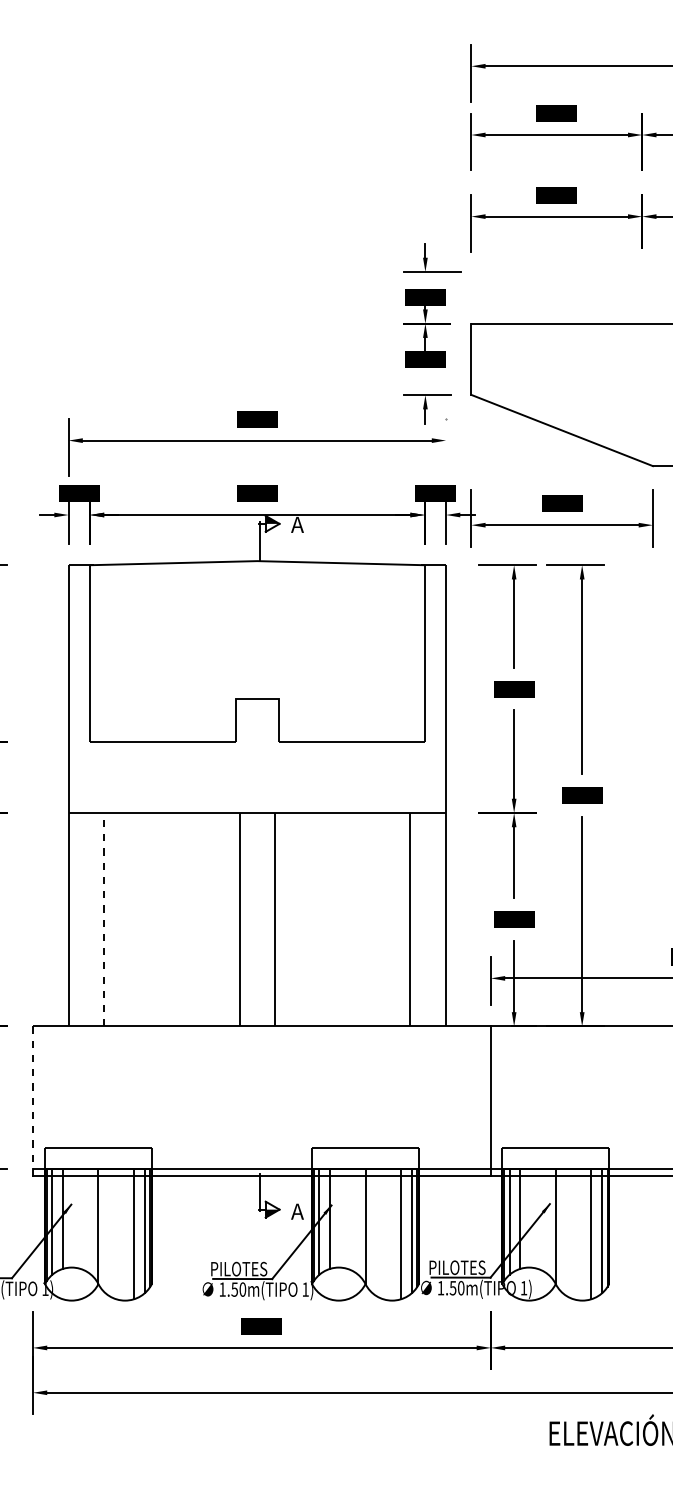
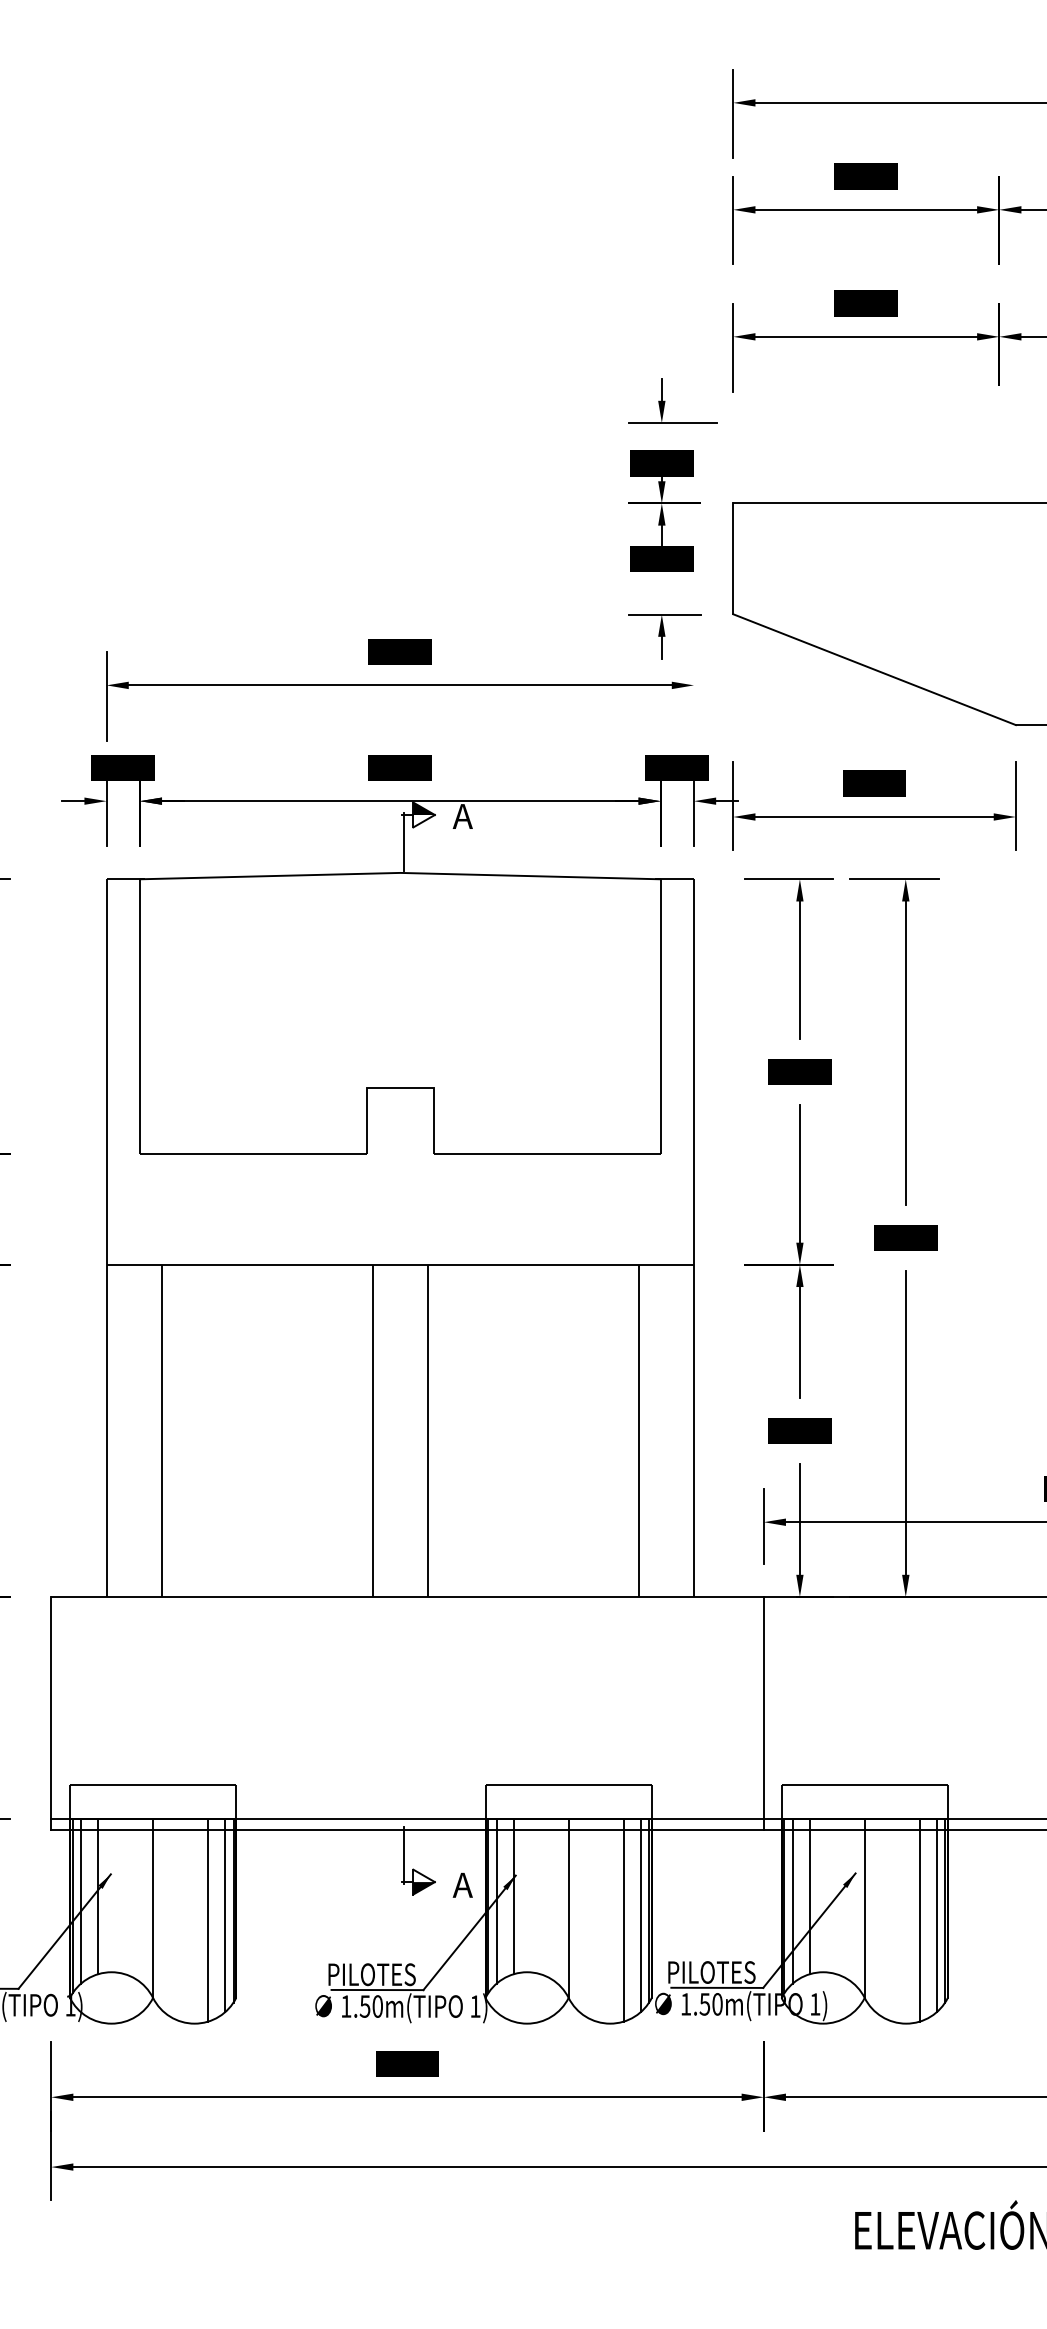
line: (104, 919) -> (162, 1430), dashed -> solid
line: (32, 1098) -> (50, 1709), dashed -> solid

